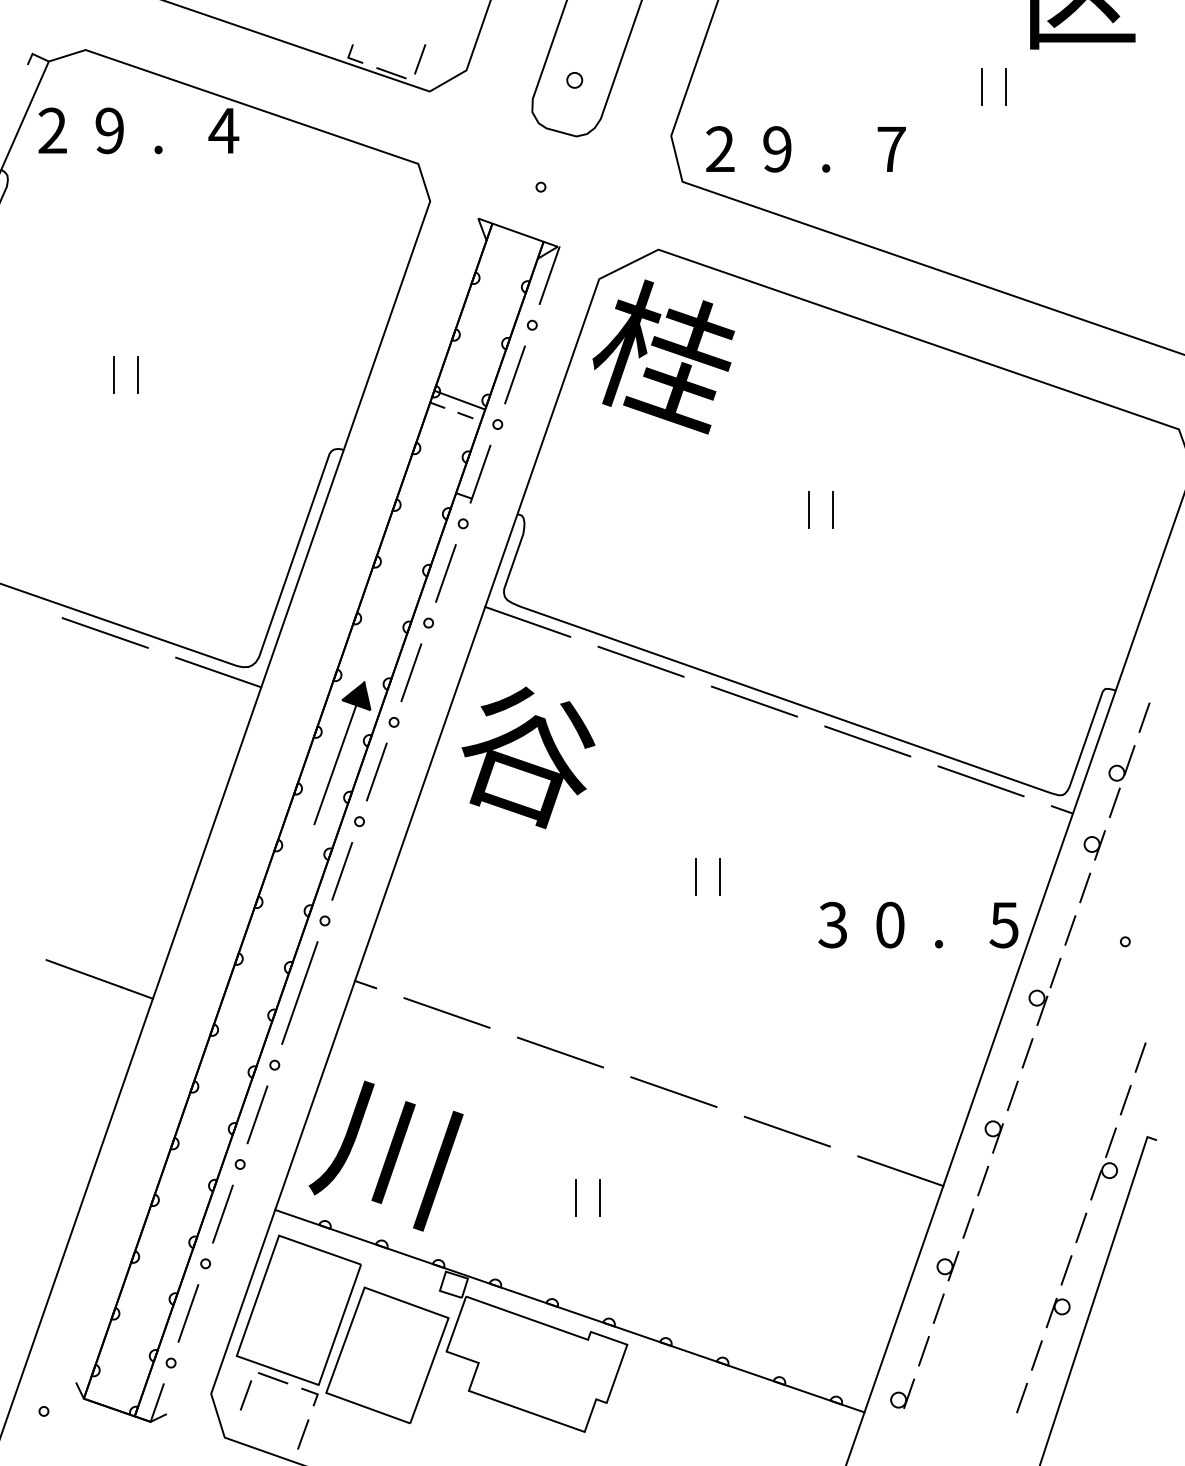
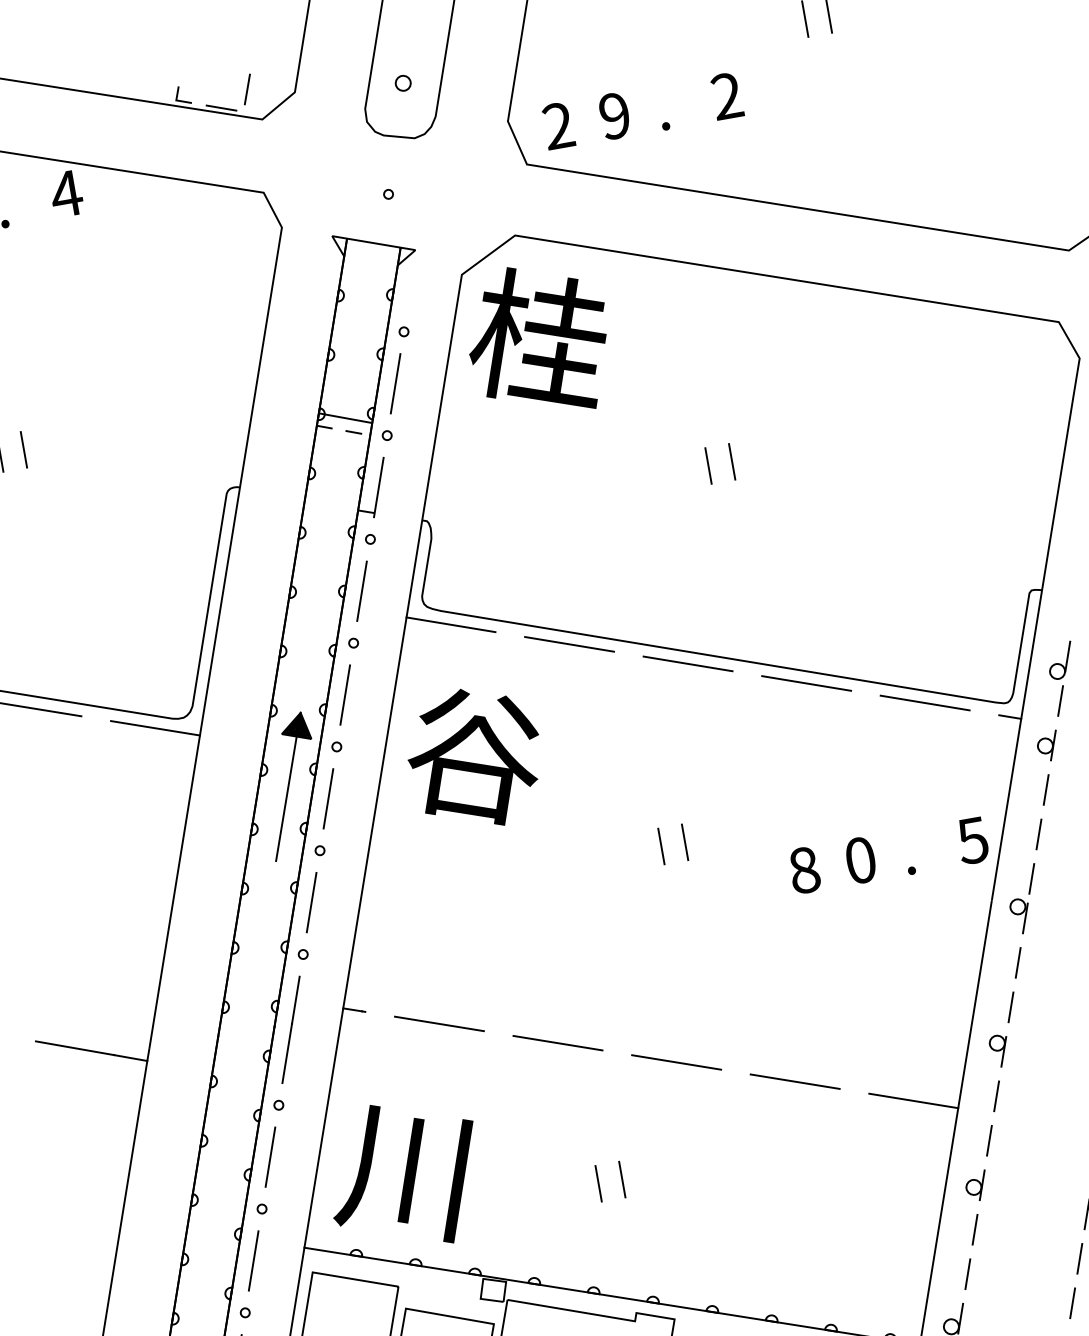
text: (891, 148) -> (727, 95), 7 -> 2
line: (549, 275) -> (412, 279), removed
line: (1144, 717) -> (1074, 611), removed
text: (832, 924) -> (803, 869), 3 -> 8

